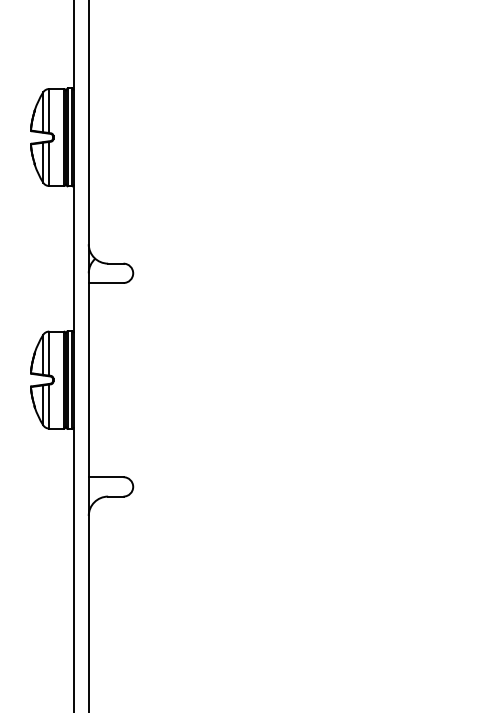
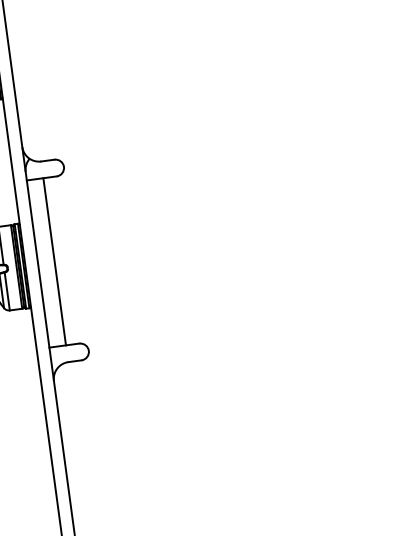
line: (107, 380) -> (54, 262), added

